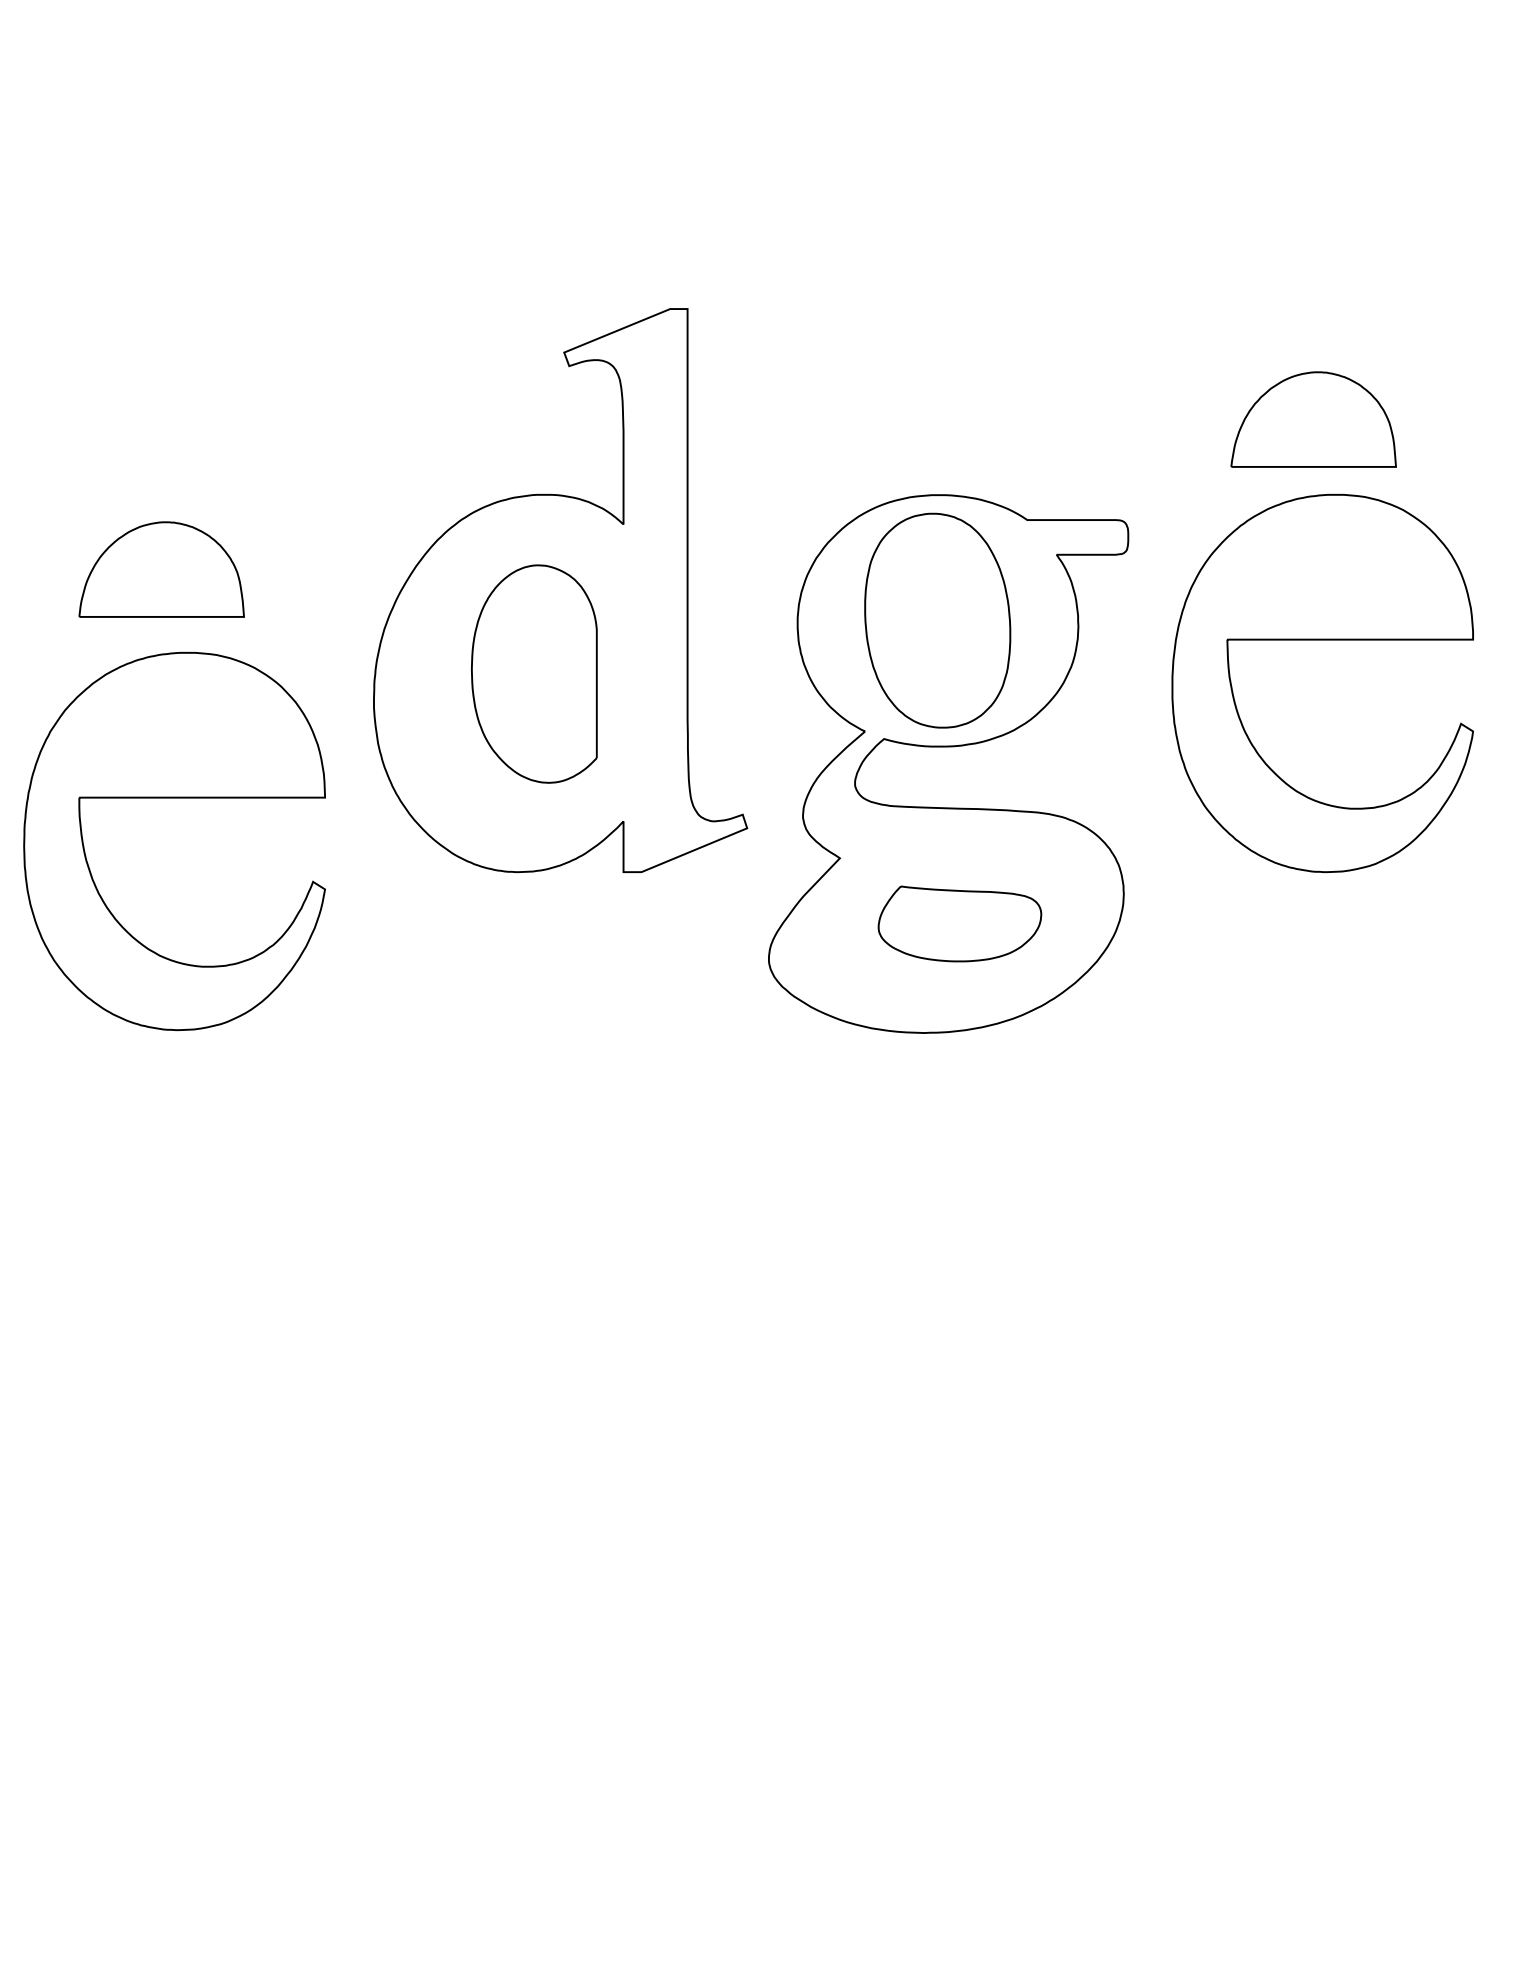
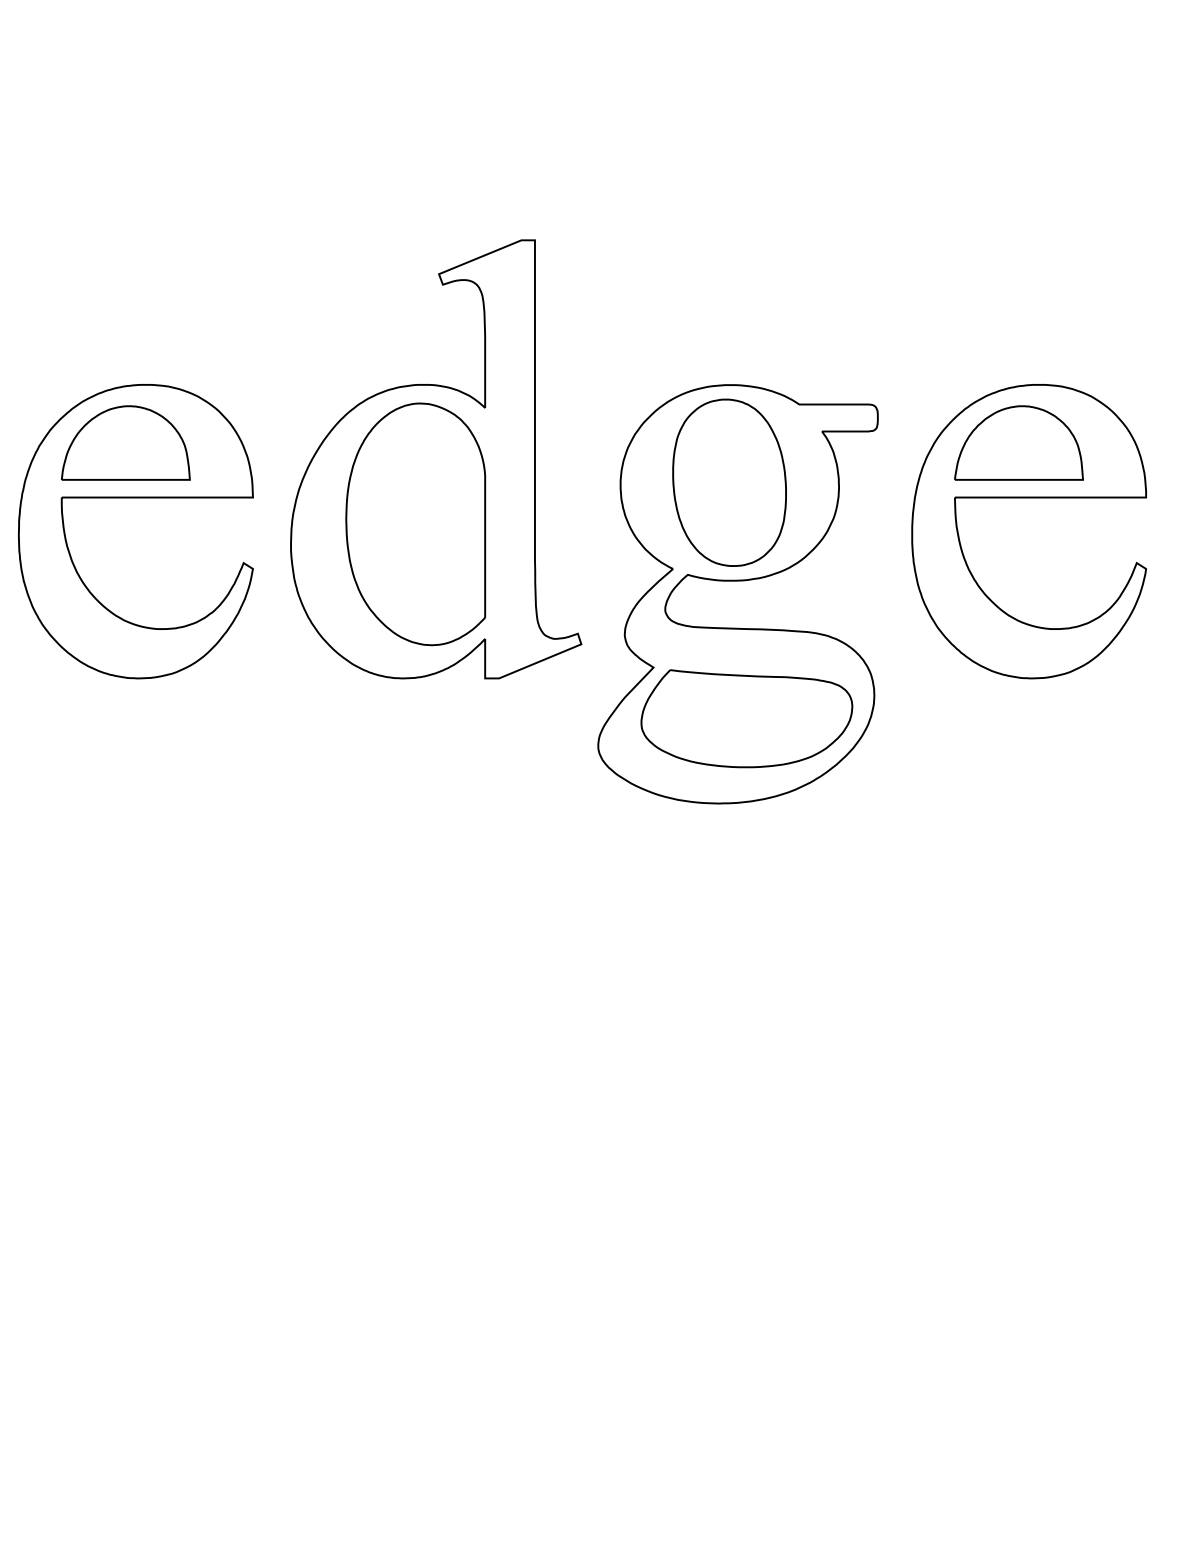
part: (1313, 419) -> (1018, 442), moved
part: (534, 673) -> (415, 523), size x1.43
part: (174, 798) -> (135, 498), moved
part: (959, 923) -> (746, 718), size x1.67

